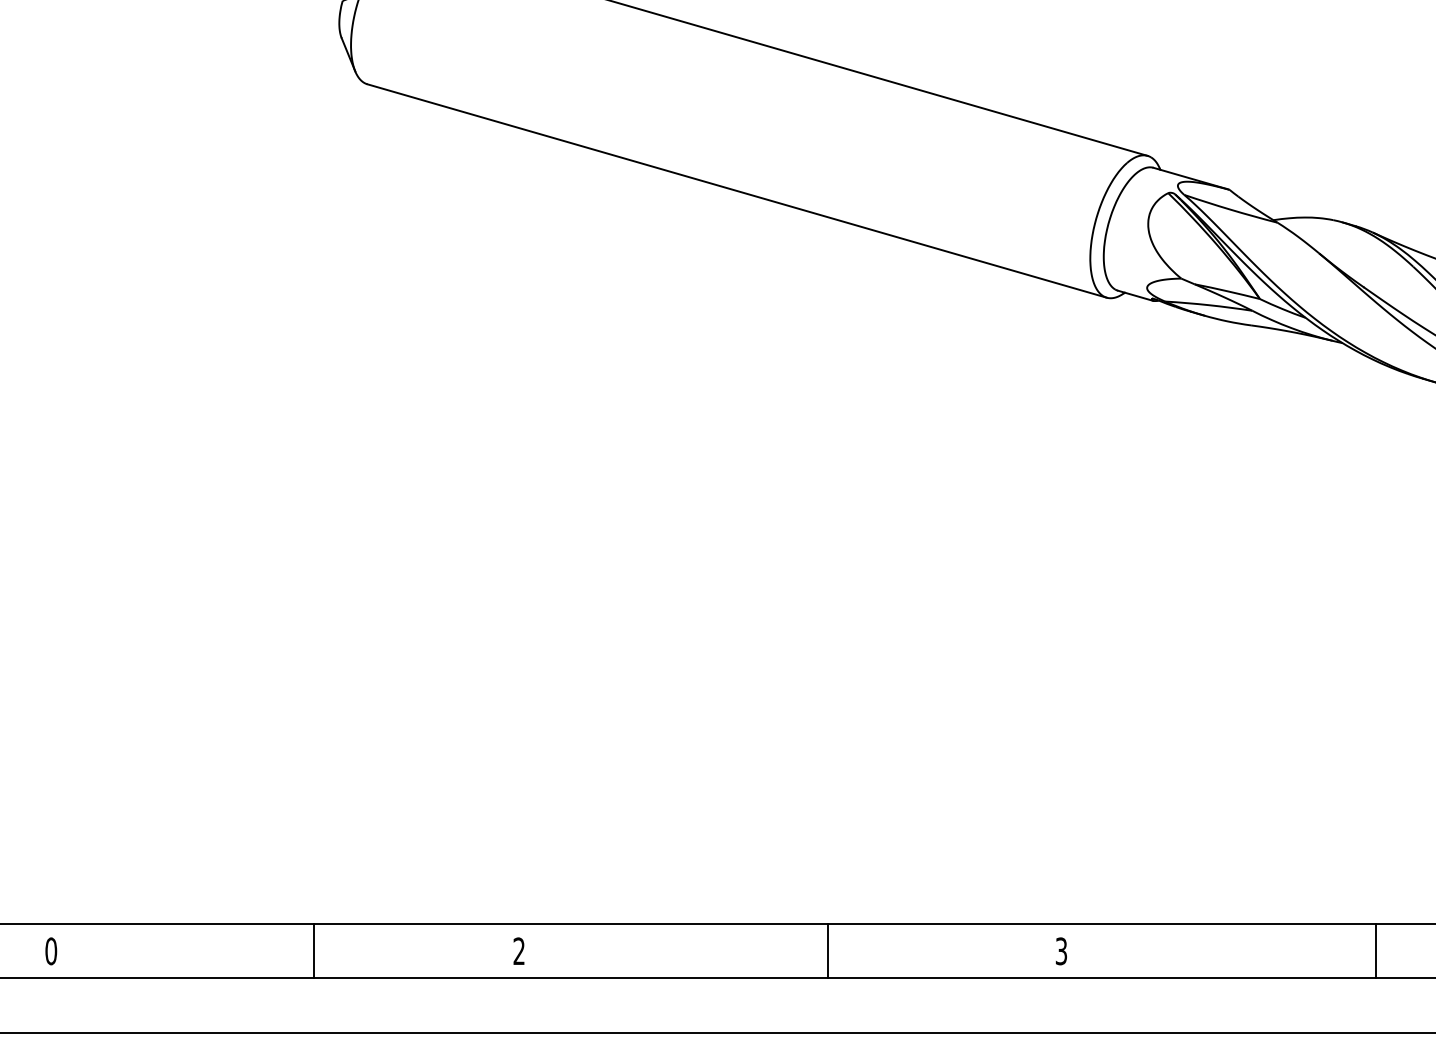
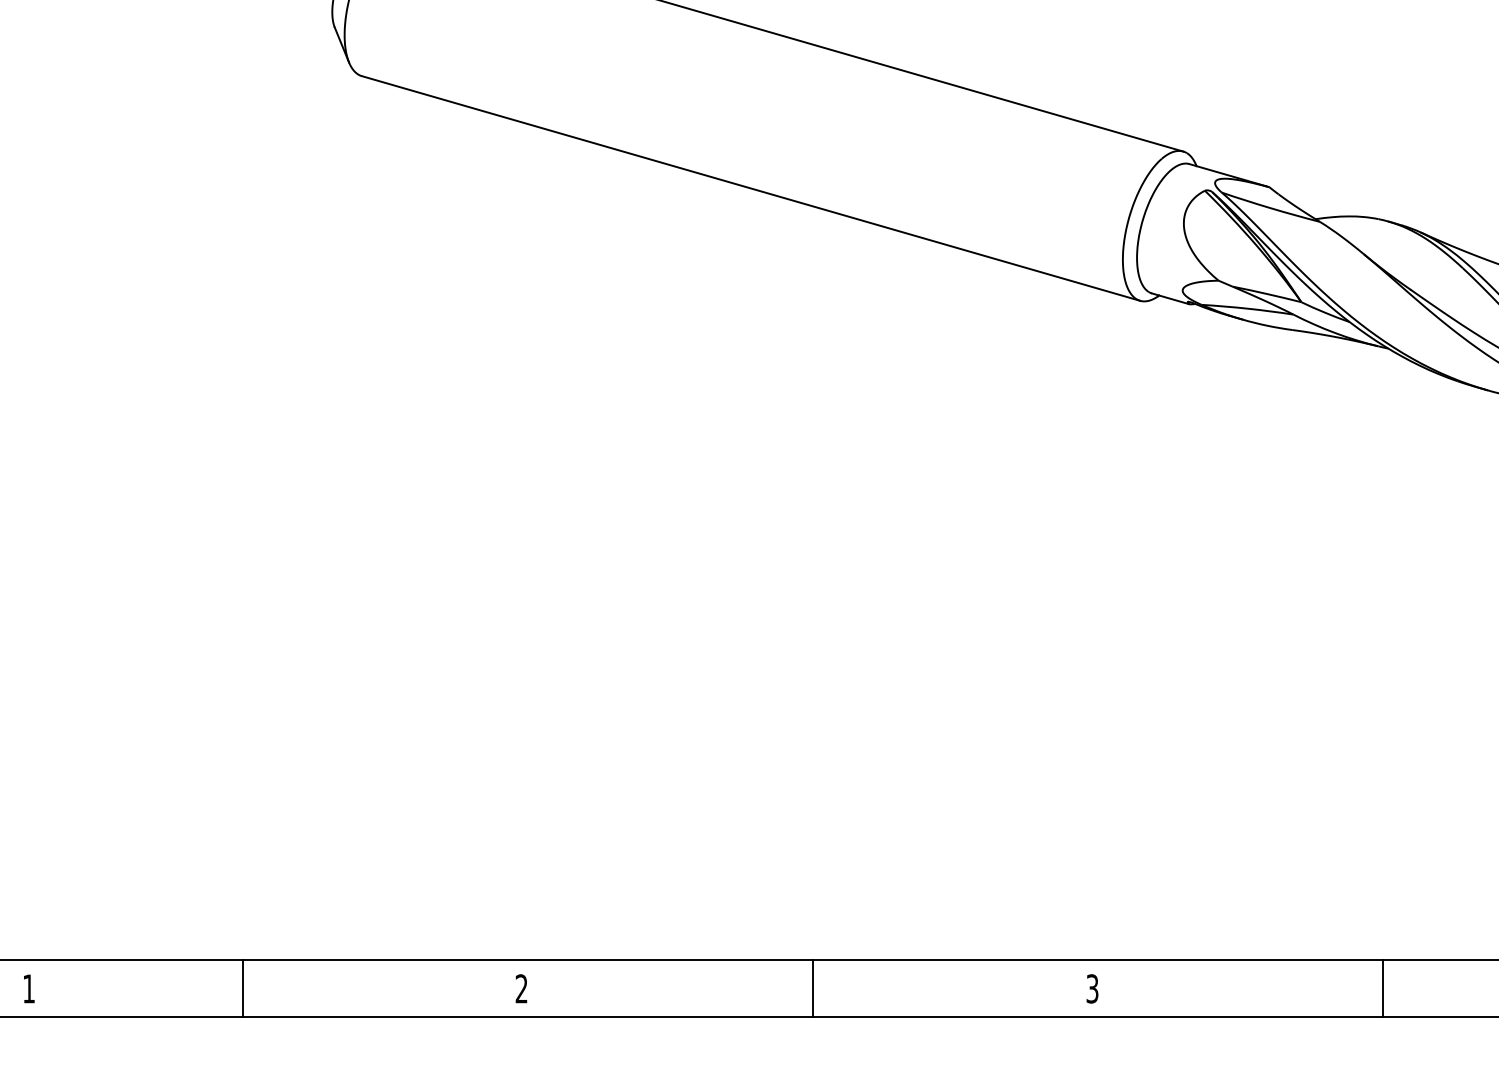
text: (51, 951) -> (29, 989), 0 -> 1
line: (314, 951) -> (243, 989), moved
line: (827, 951) -> (812, 989), moved
line: (1375, 951) -> (1382, 989), moved

